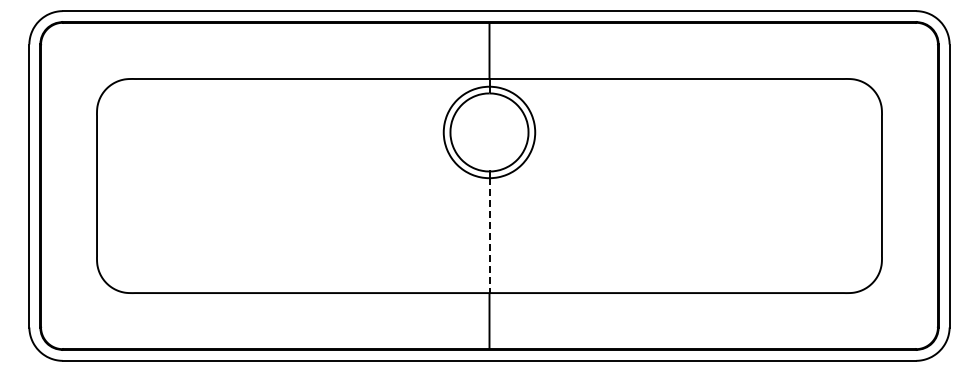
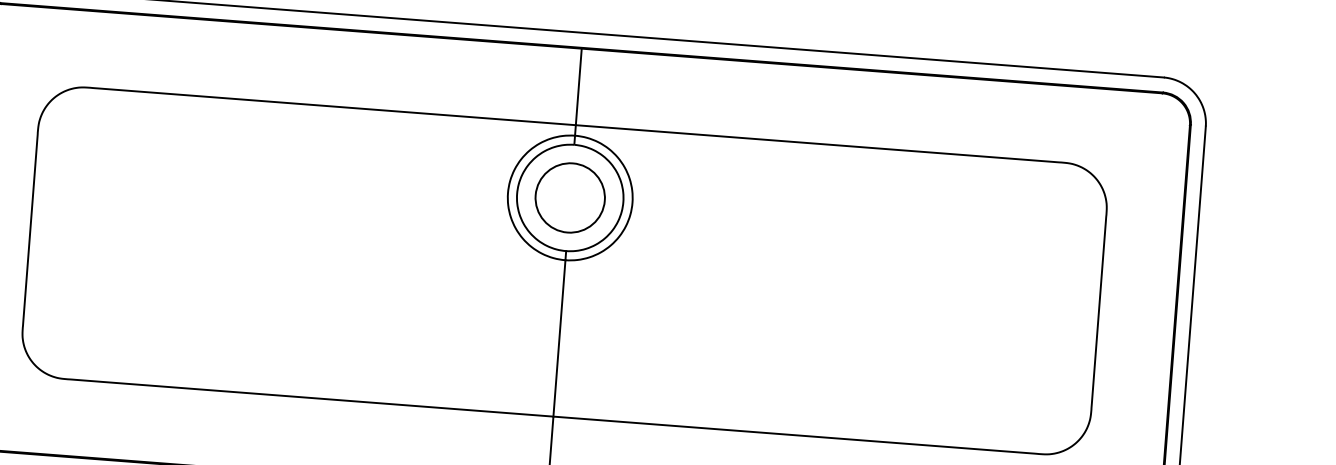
circle: (489, 132) -> (570, 198), added
line: (489, 236) -> (559, 339), dashed -> solid

